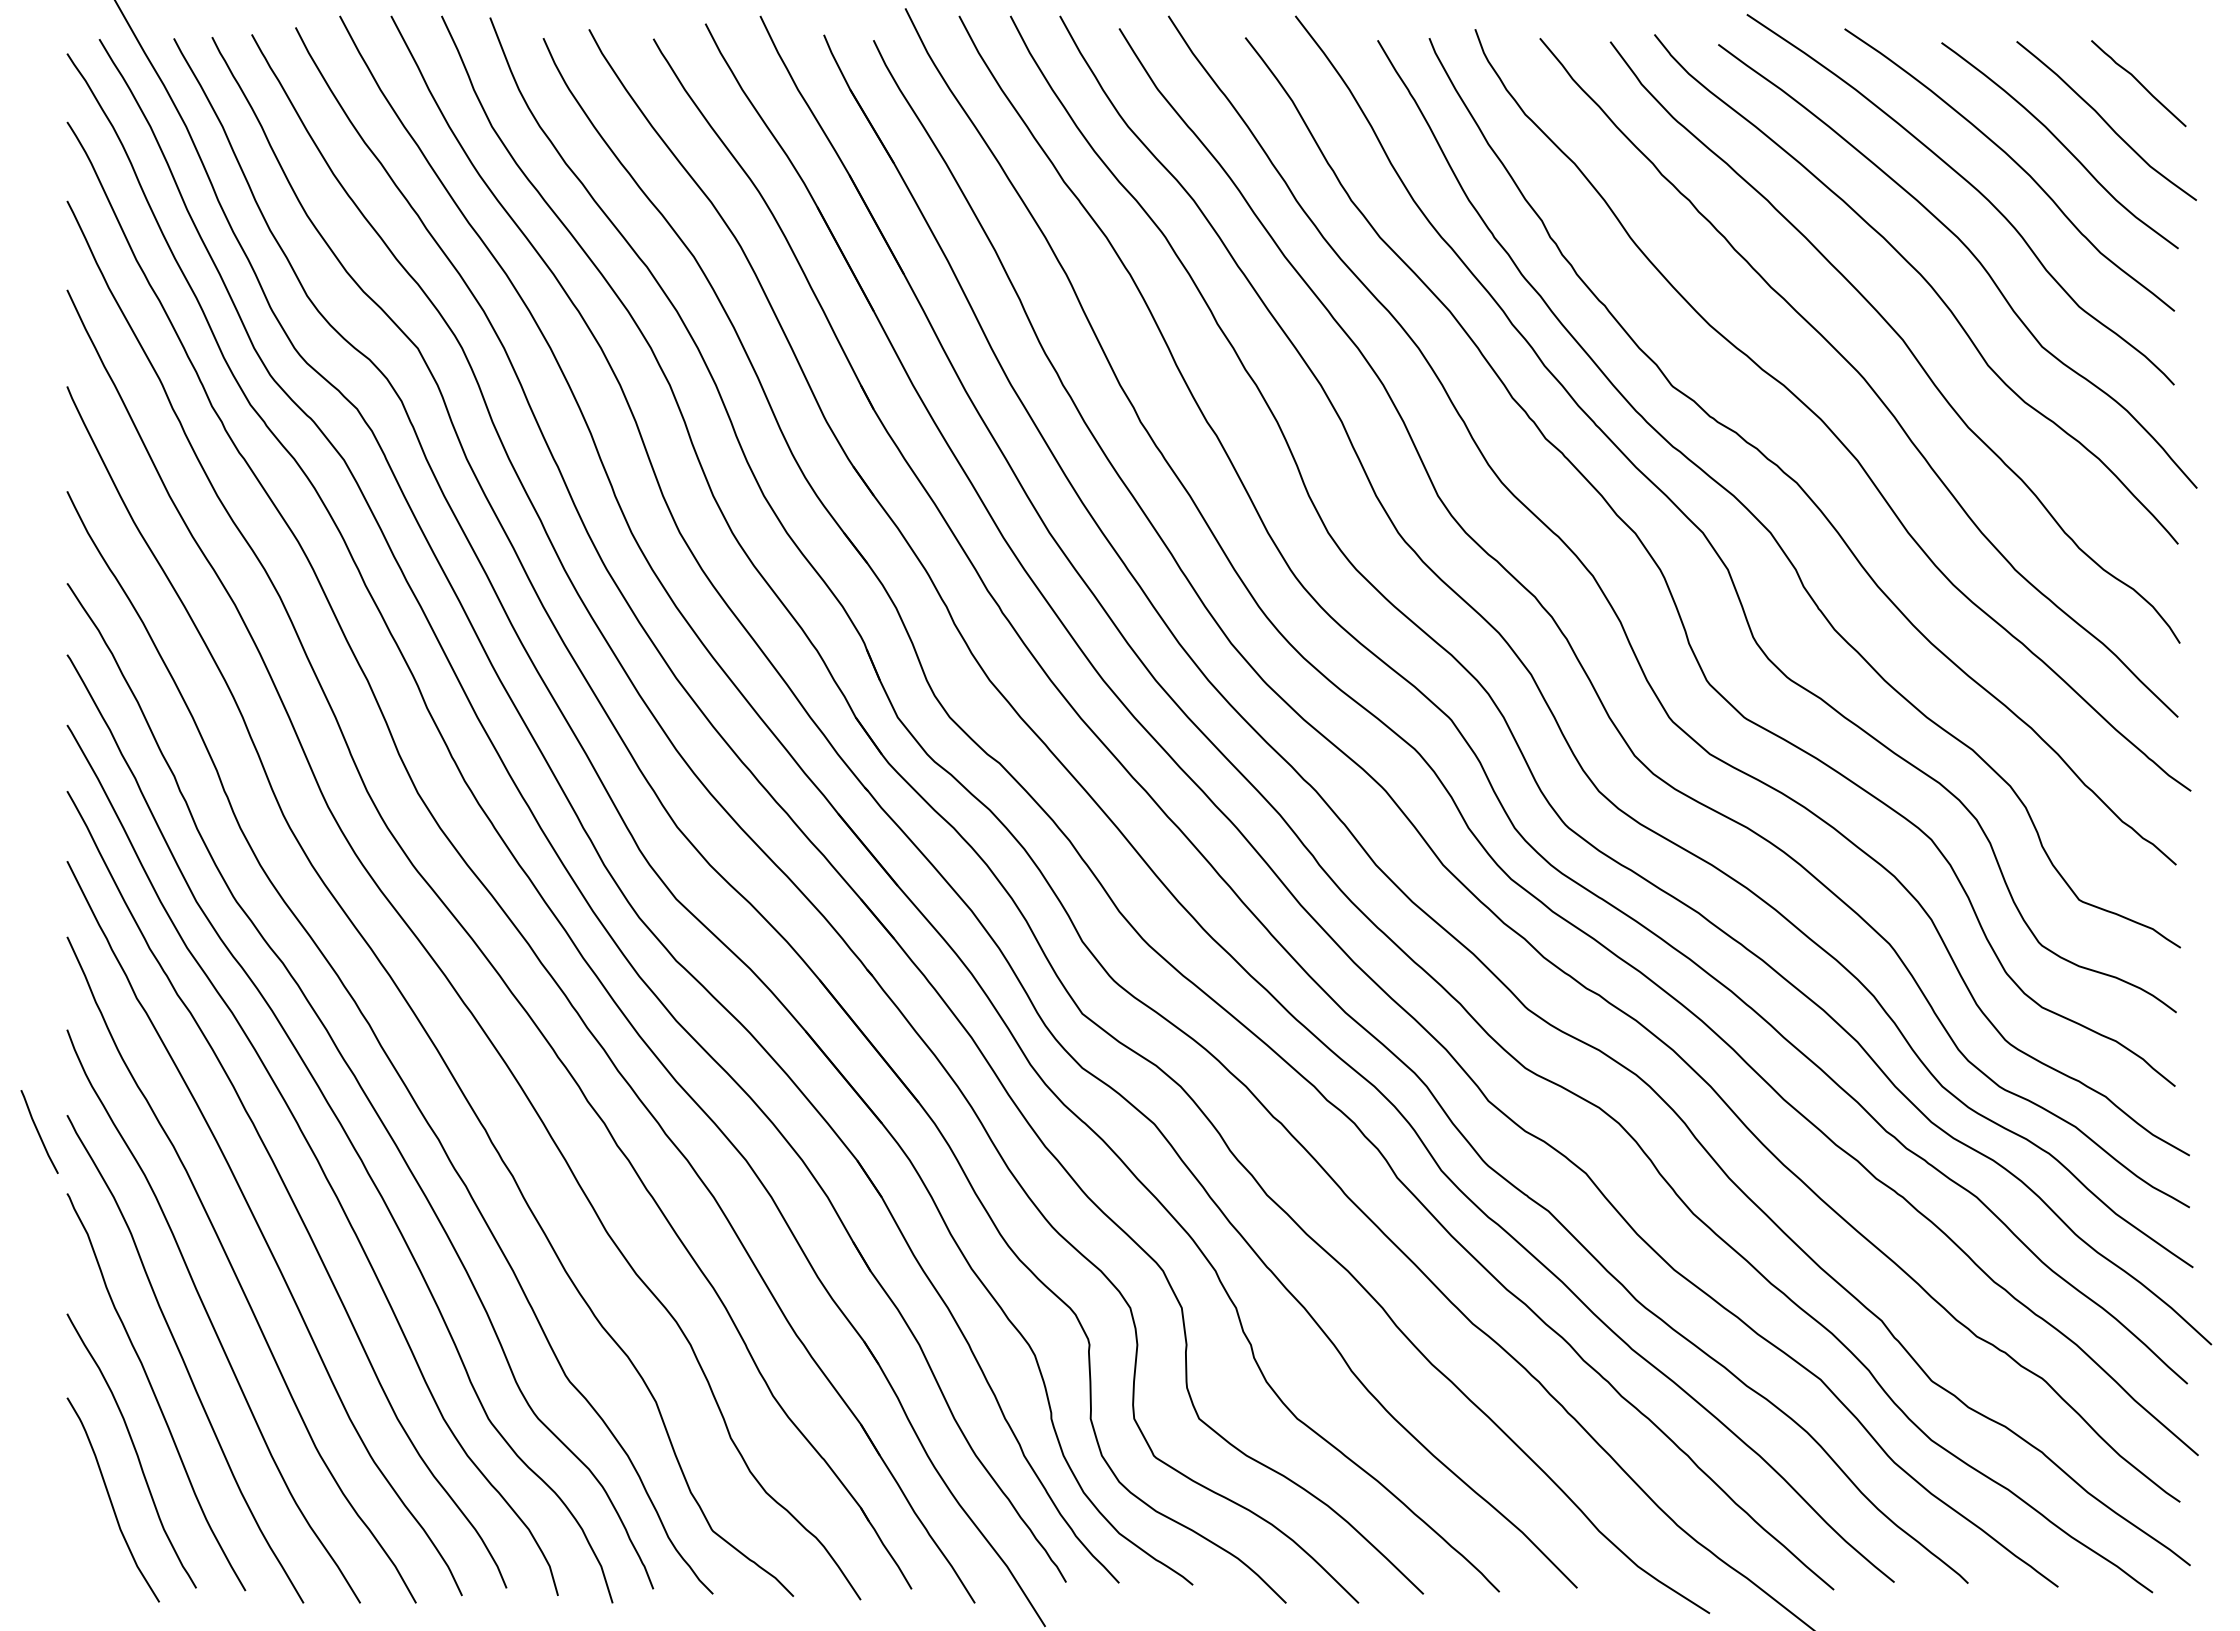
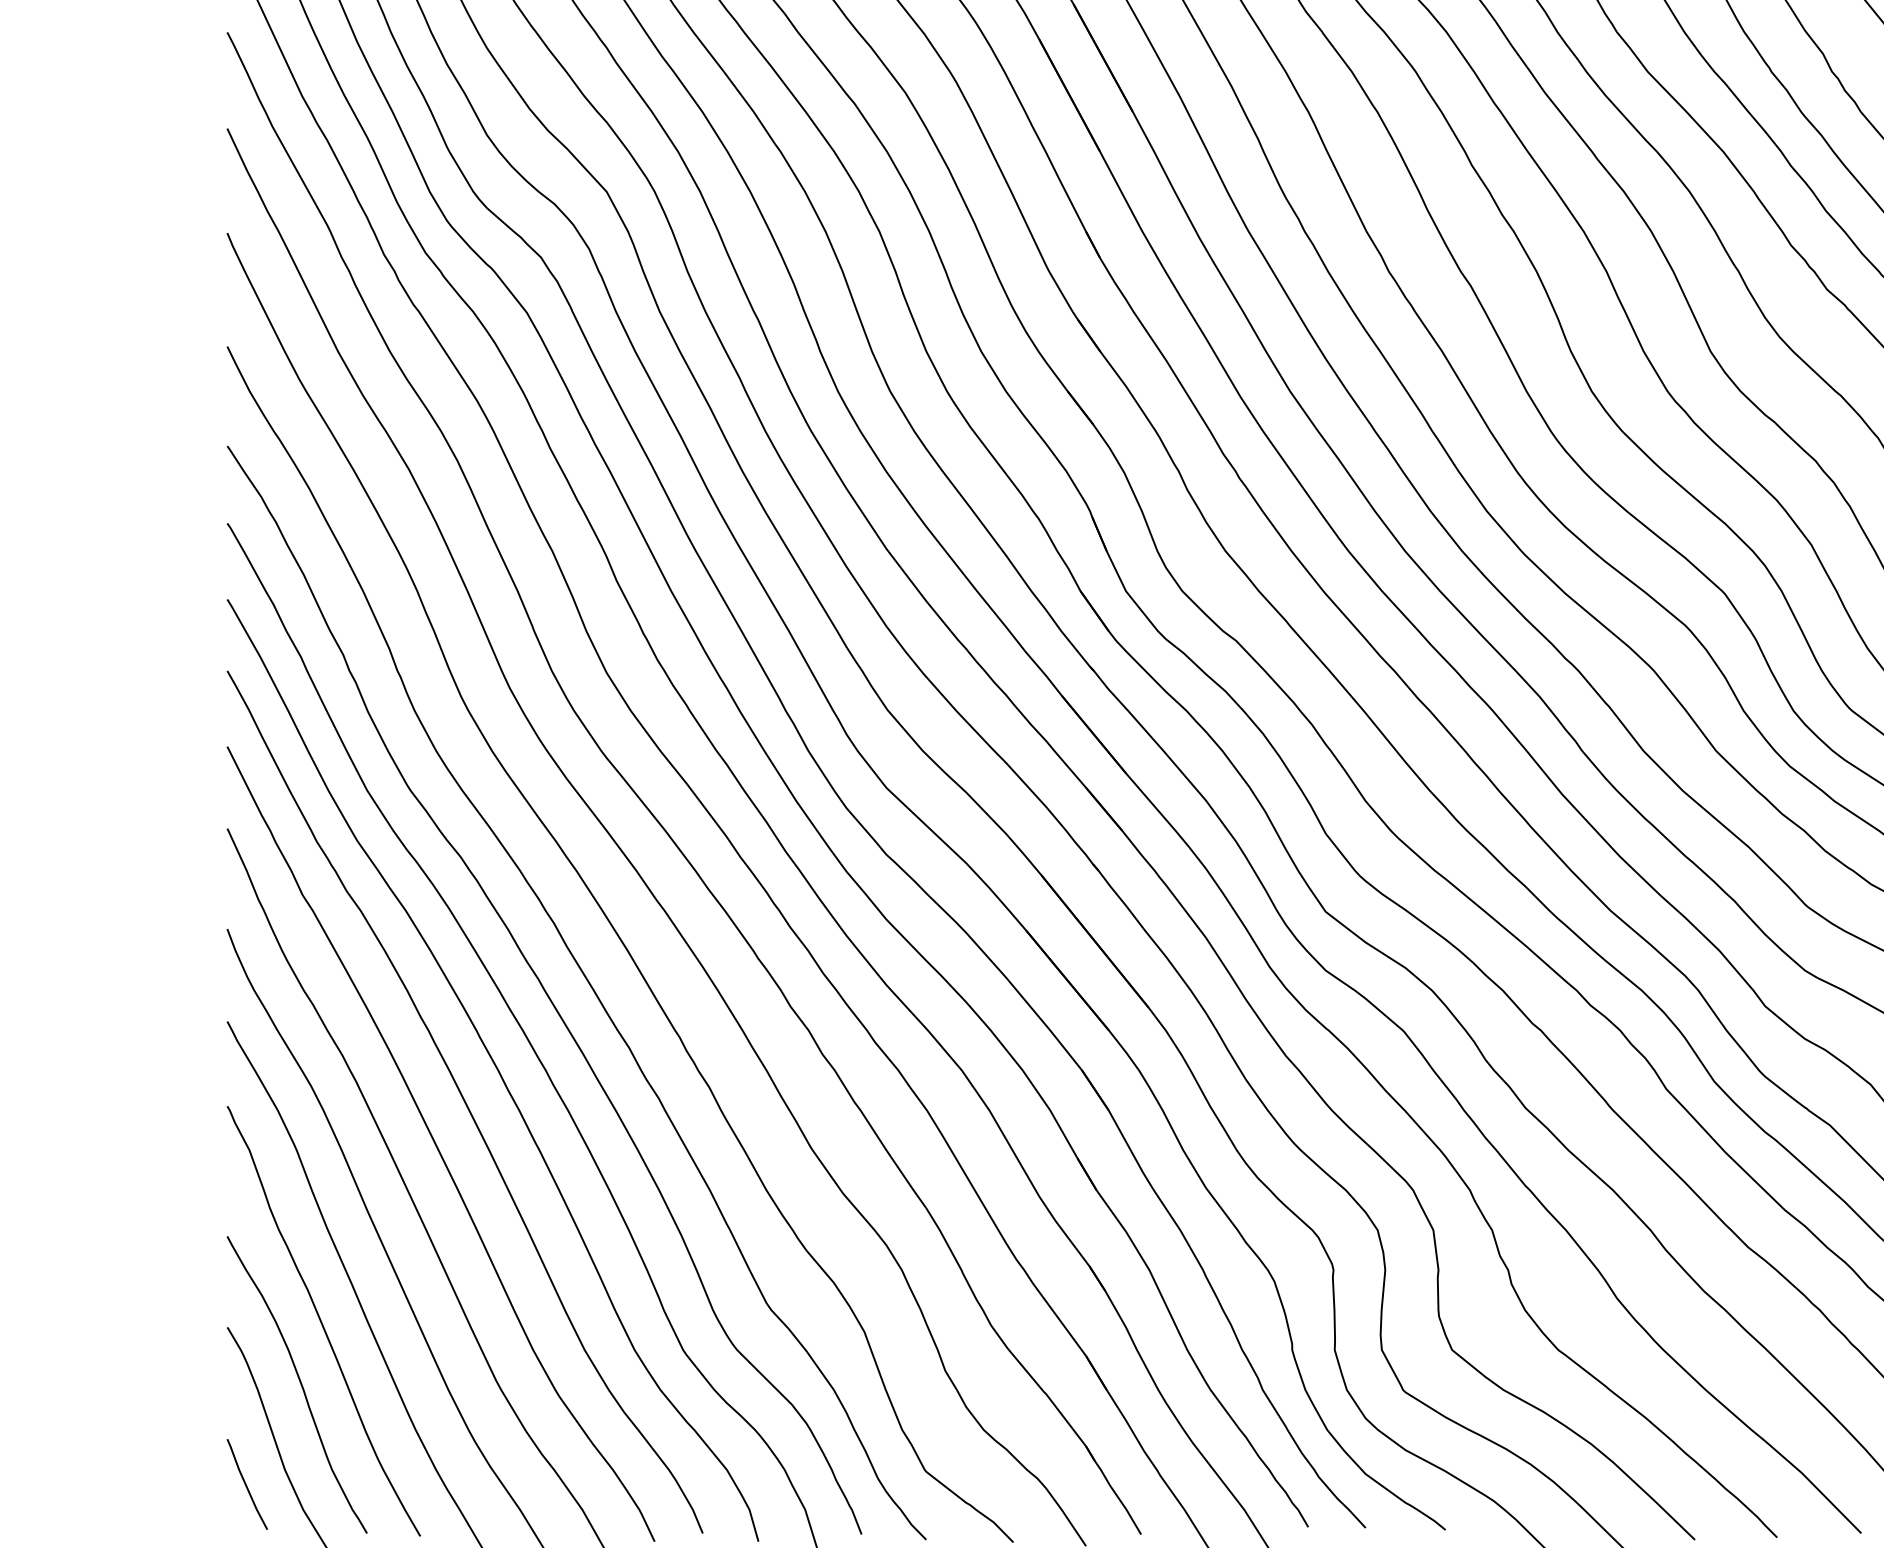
line: (38, 1131) -> (246, 1483), moved

